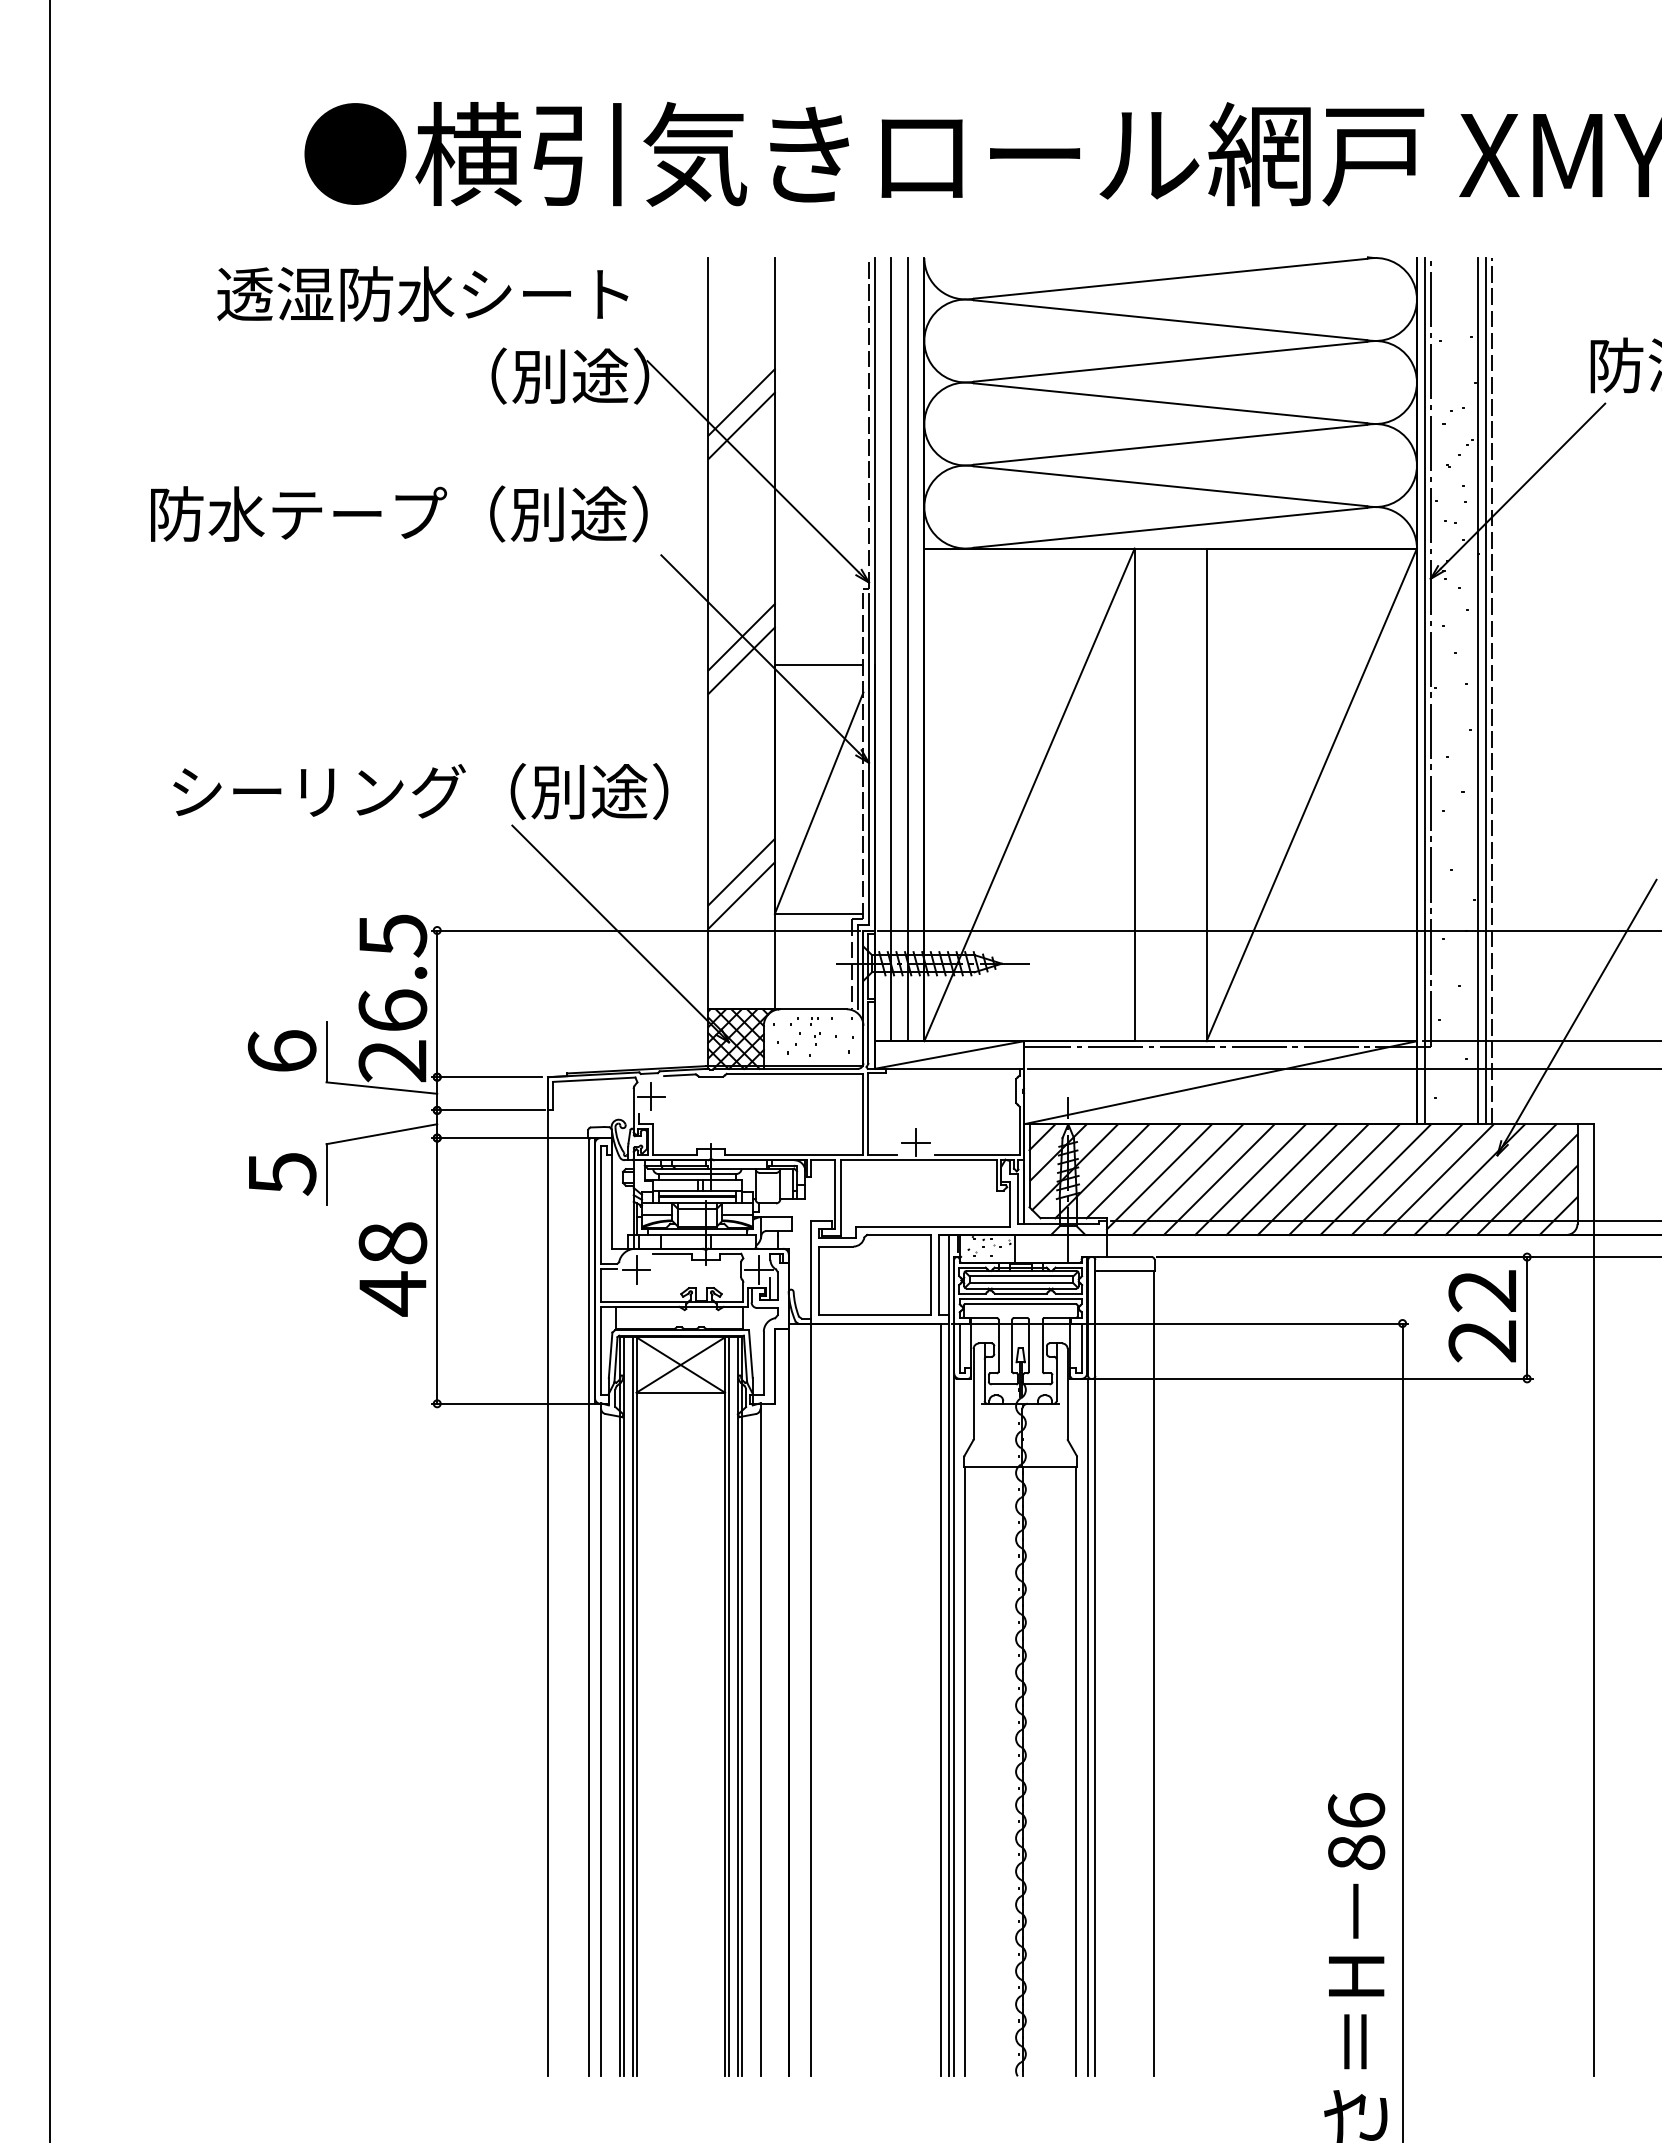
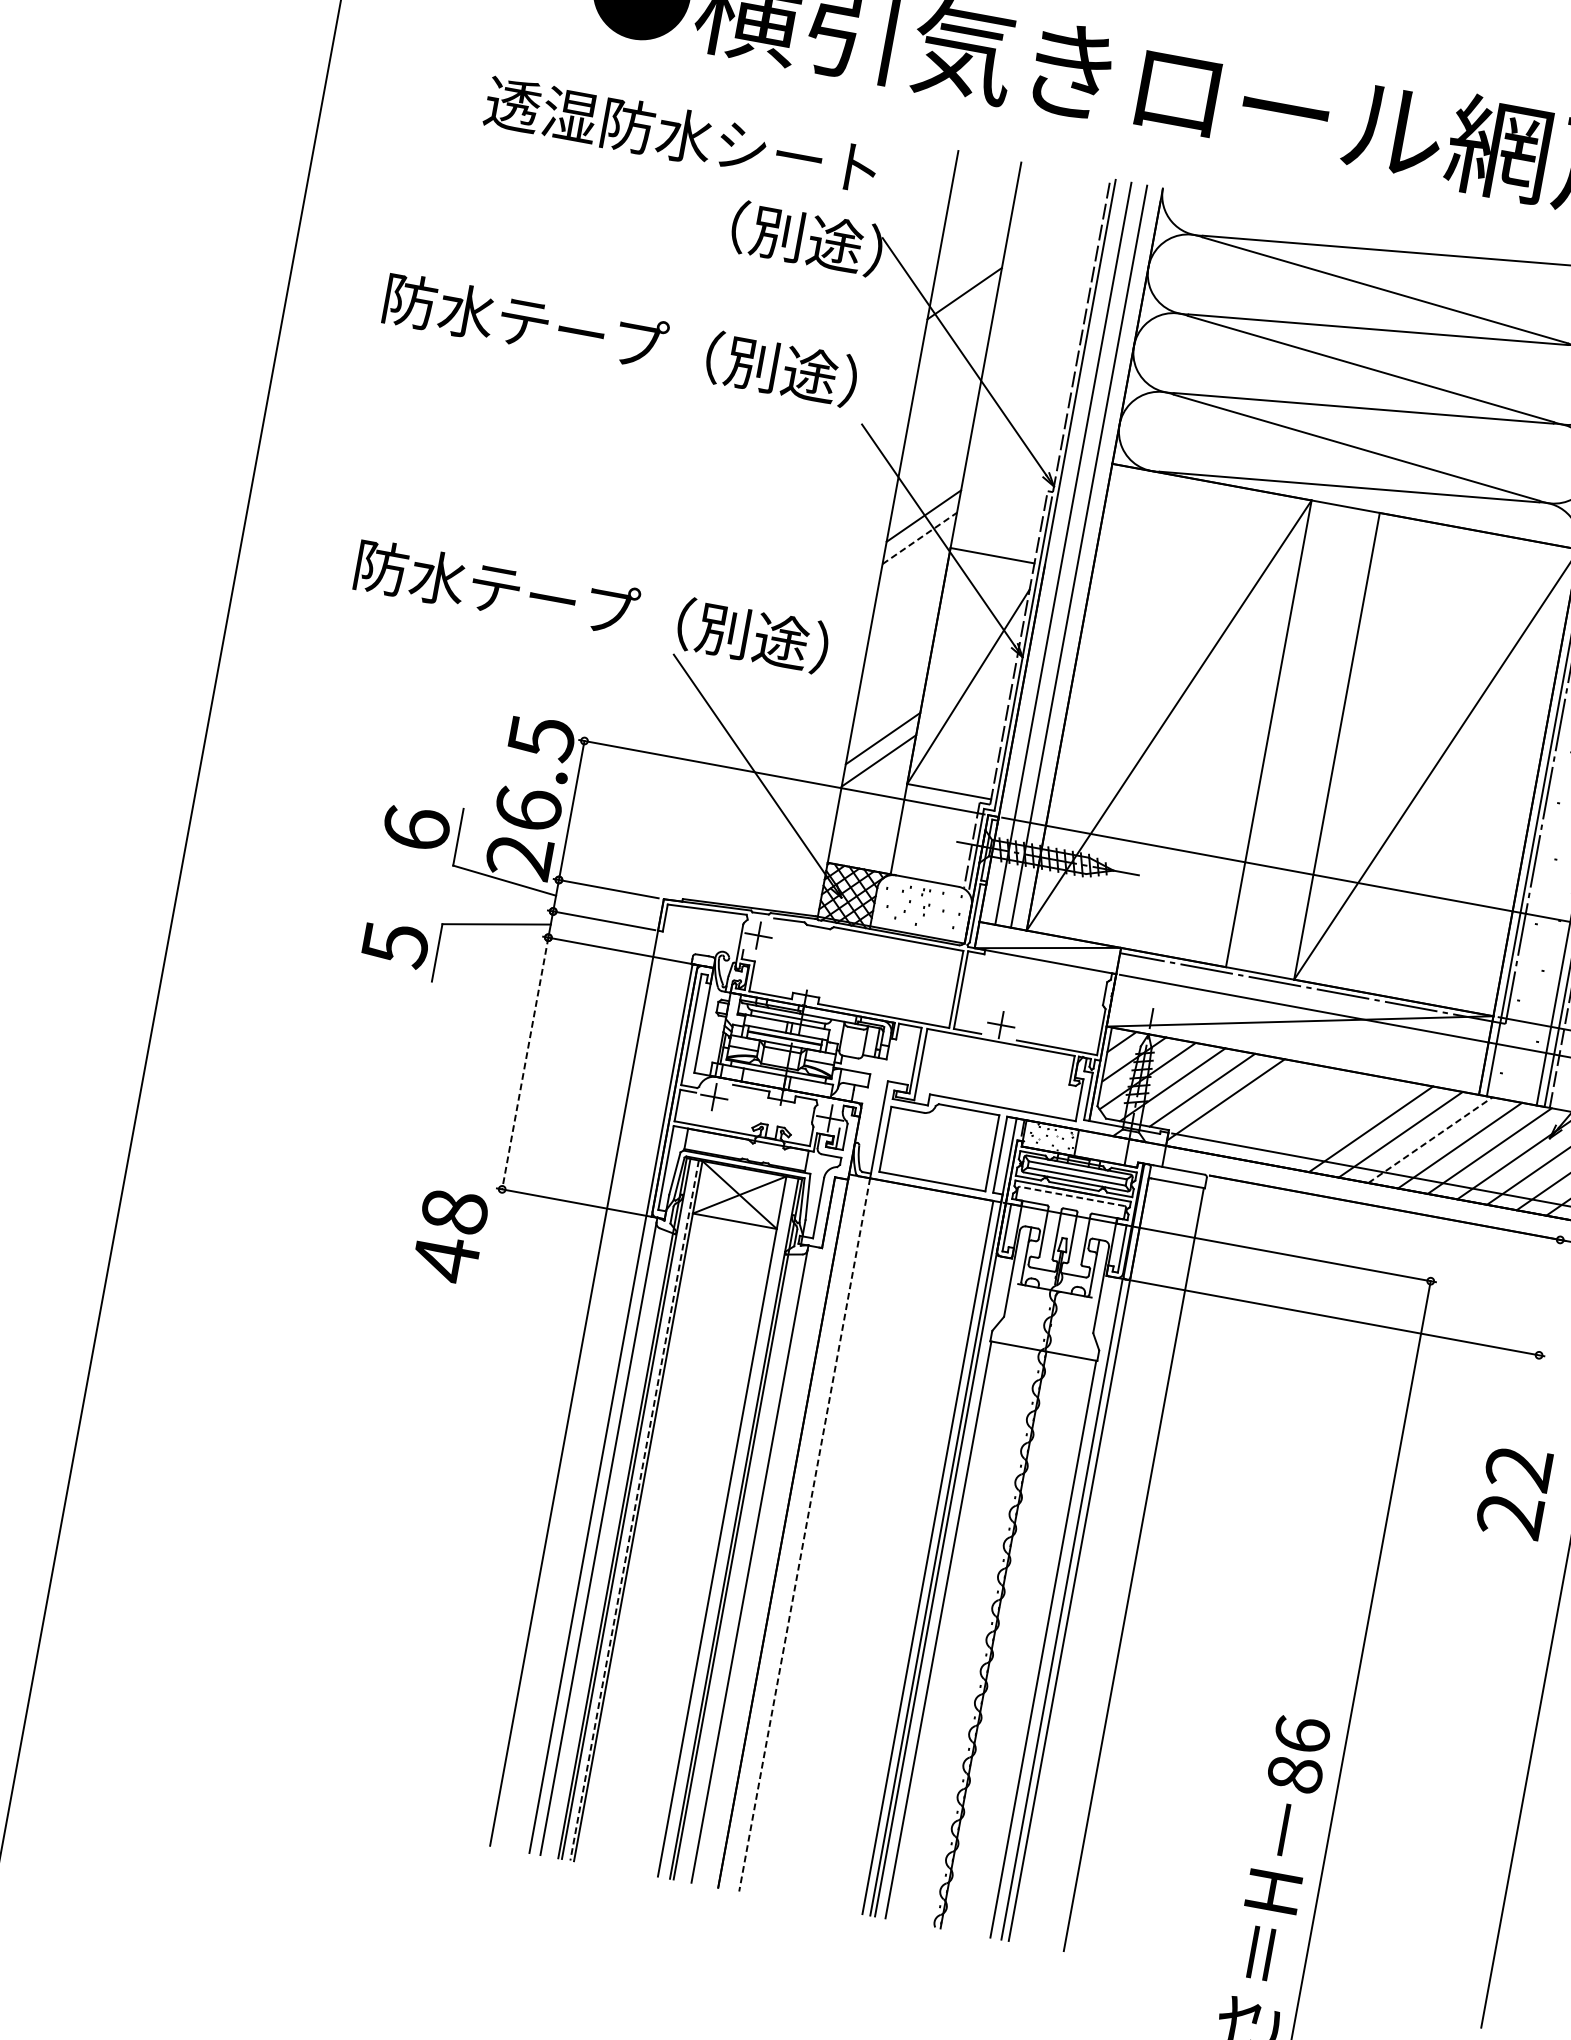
line: (741, 425) -> (960, 315), removed
line: (741, 660) -> (919, 538), solid -> dashed
text: (319, 791) -> (497, 588), シーリング（別途） -> 防水テープ（別途）
line: (1187, 1179) -> (1251, 1107), removed
line: (1218, 1179) -> (1281, 1112), removed
line: (1250, 1179) -> (1311, 1118), removed
line: (1281, 1179) -> (1341, 1123), removed
line: (1376, 1179) -> (1431, 1140), solid -> dashed
text: (392, 1269) -> (449, 1236), moved
line: (437, 1270) -> (525, 1063), solid -> dashed
line: (1020, 1304) -> (1072, 1196), solid -> dashed
text: (1481, 1316) -> (1513, 1492), moved
line: (1527, 1317) -> (1550, 1297), removed
line: (810, 1700) -> (804, 1535), solid -> dashed
line: (728, 1706) -> (725, 1526), removed
line: (632, 1707) -> (634, 1511), solid -> dashed

